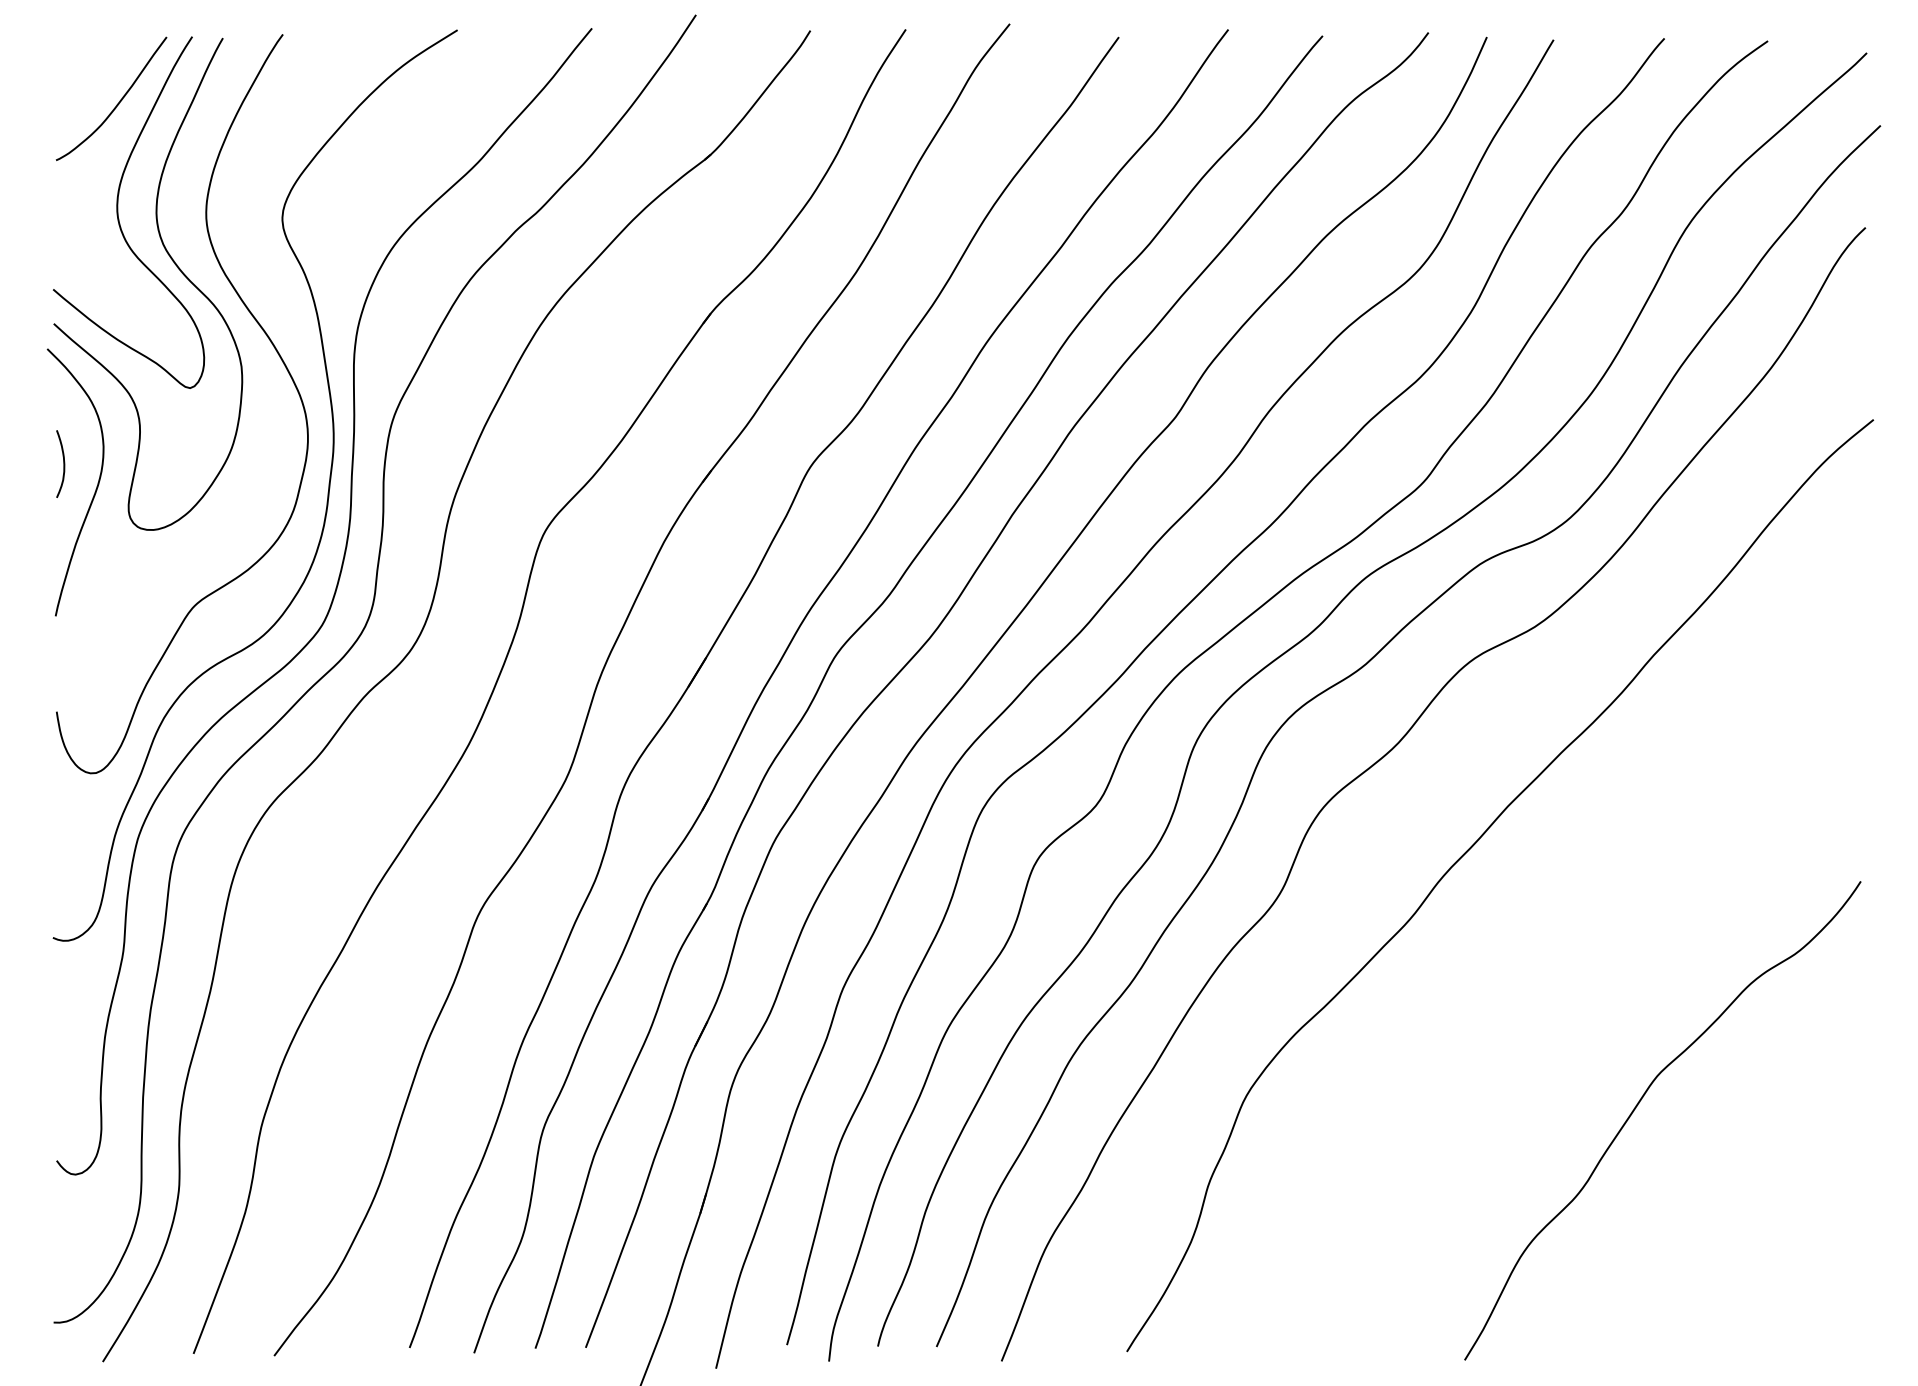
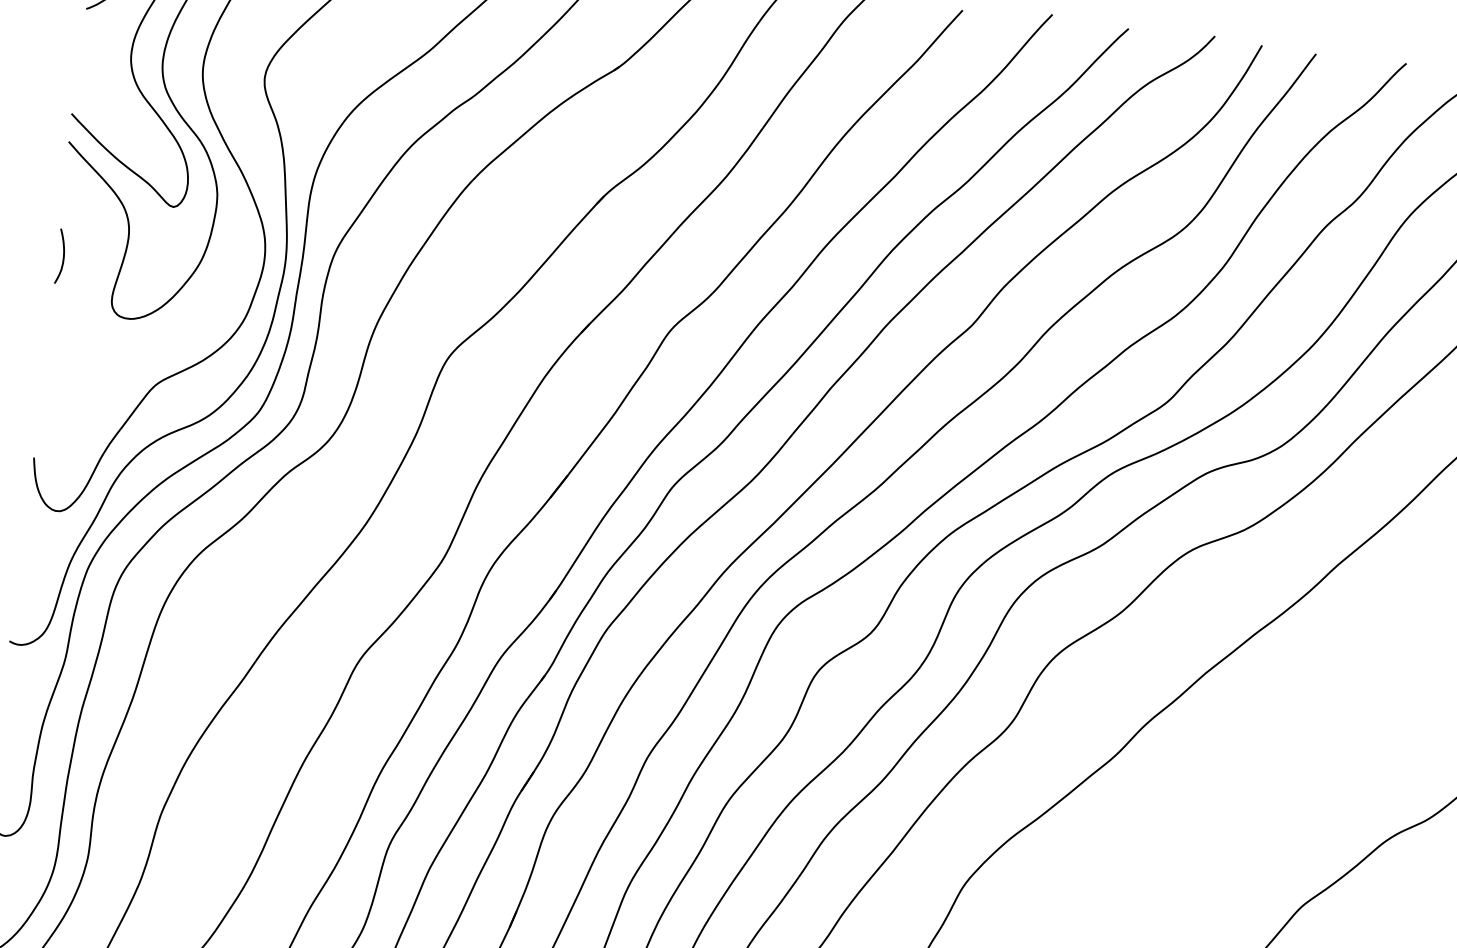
curve: (95, 489) -> (86, 280), removed

